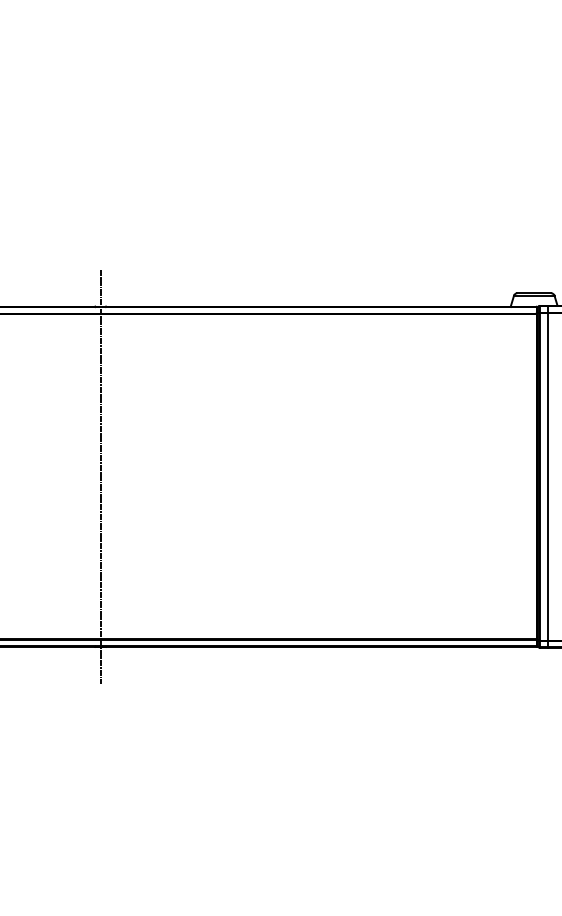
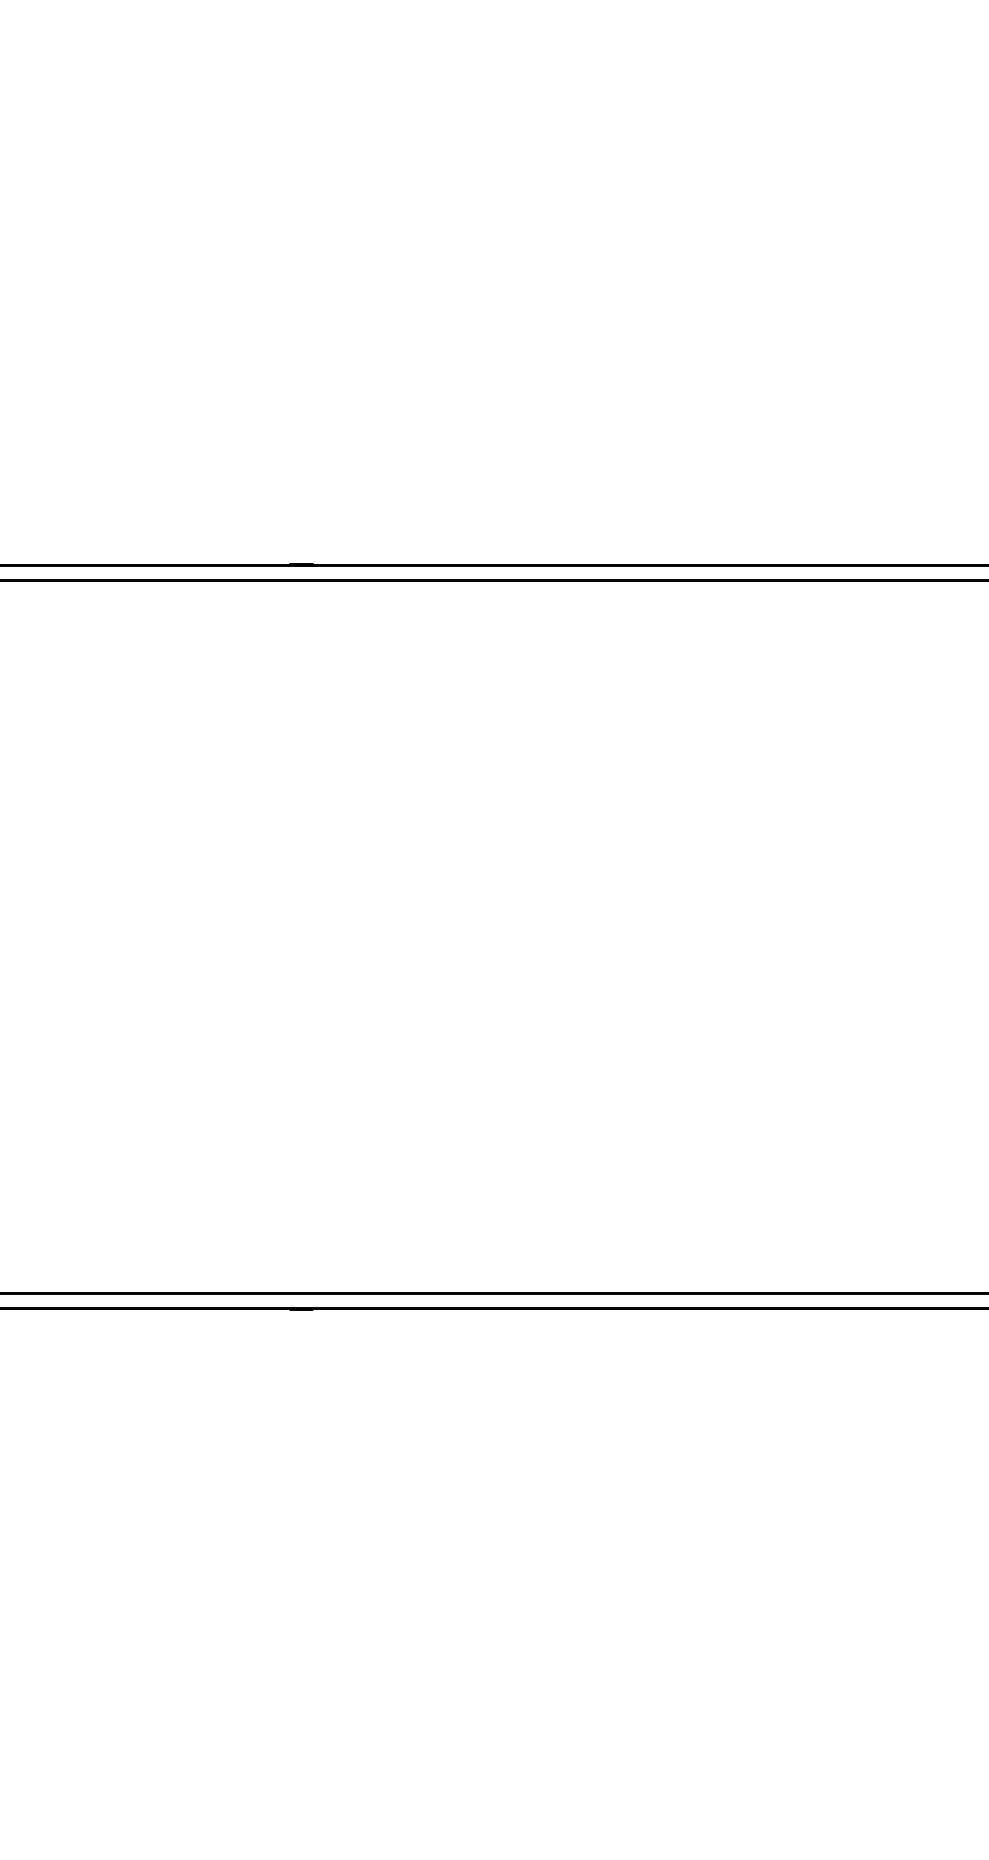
line: (100, 476) -> (301, 936), removed

